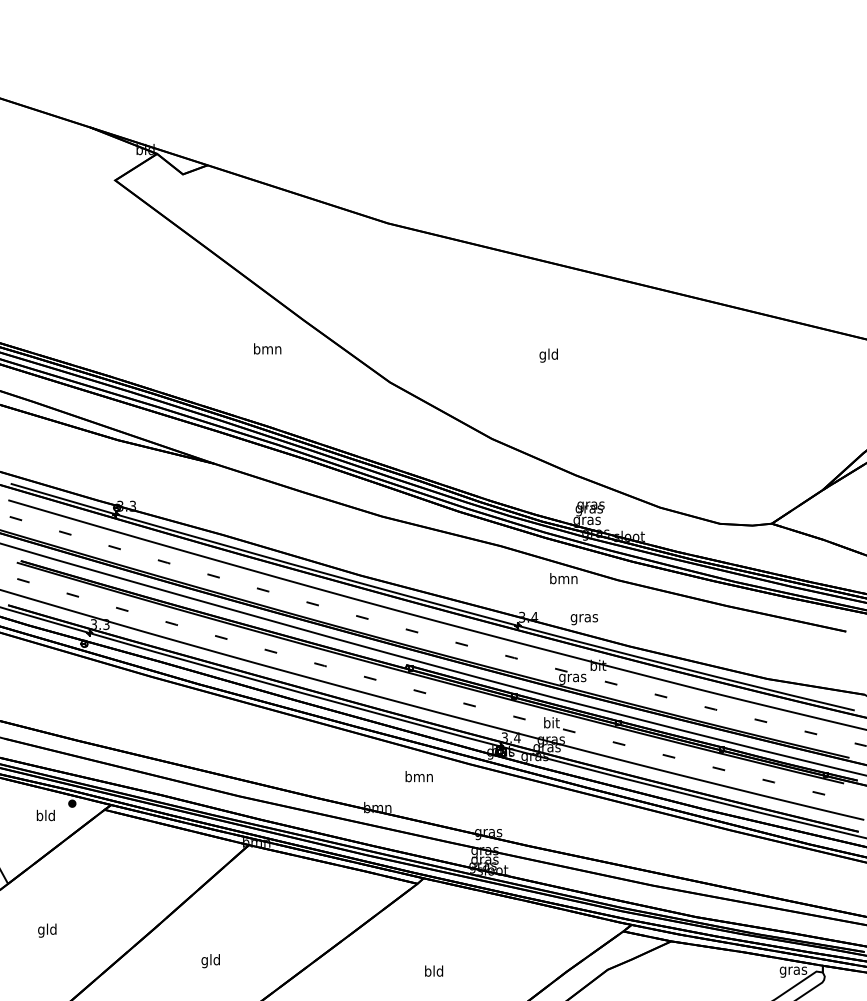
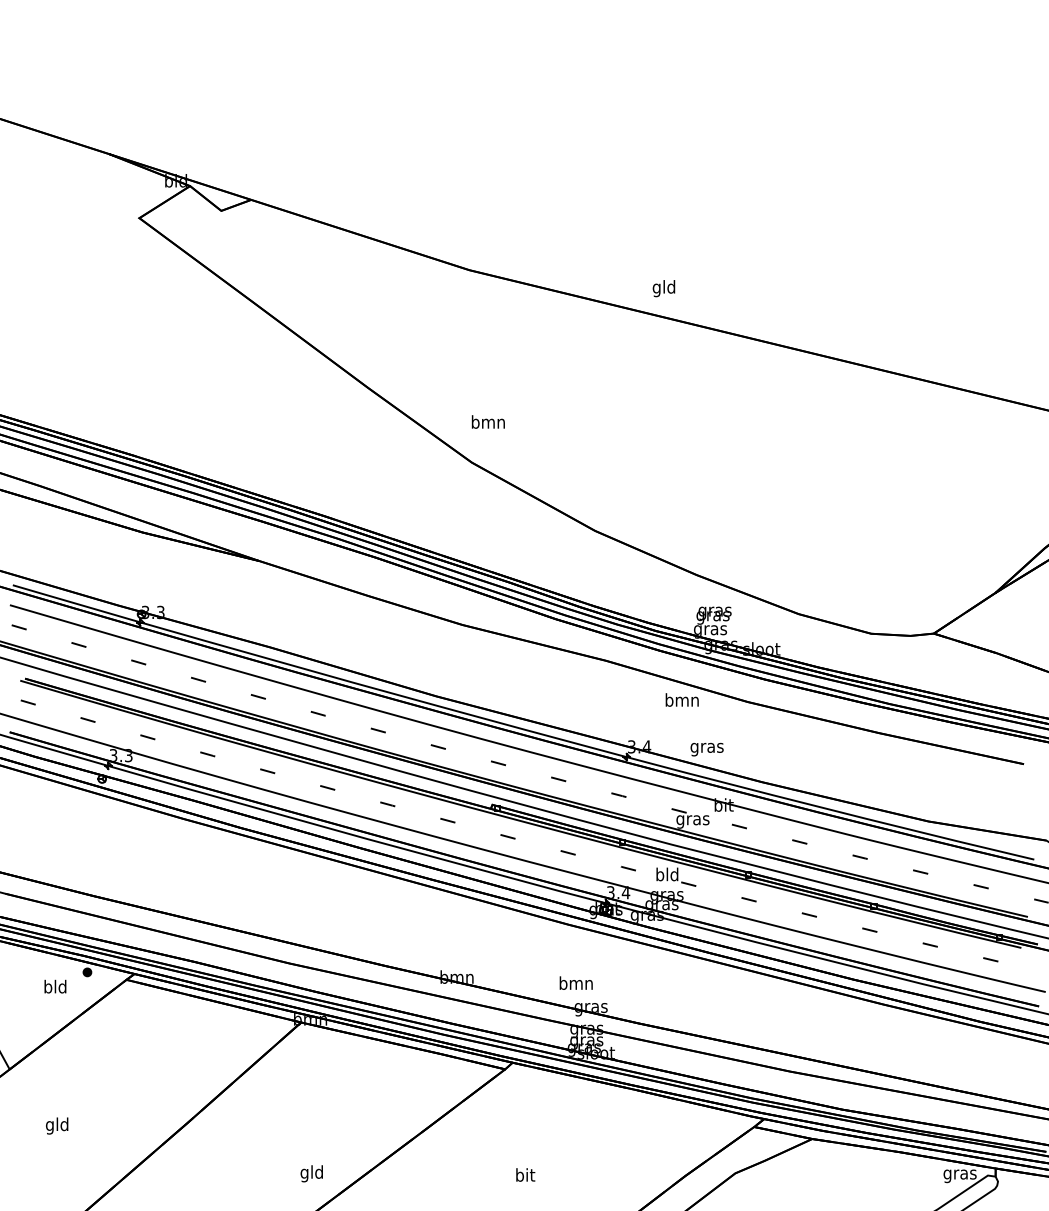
text: (267, 348) -> (488, 421), moved
text: (548, 355) -> (663, 288), moved
text: (551, 722) -> (667, 874), bit -> bld
text: (418, 776) -> (575, 983), moved
text: (210, 961) -> (311, 1174), moved
text: (434, 970) -> (525, 1174), bld -> bit

